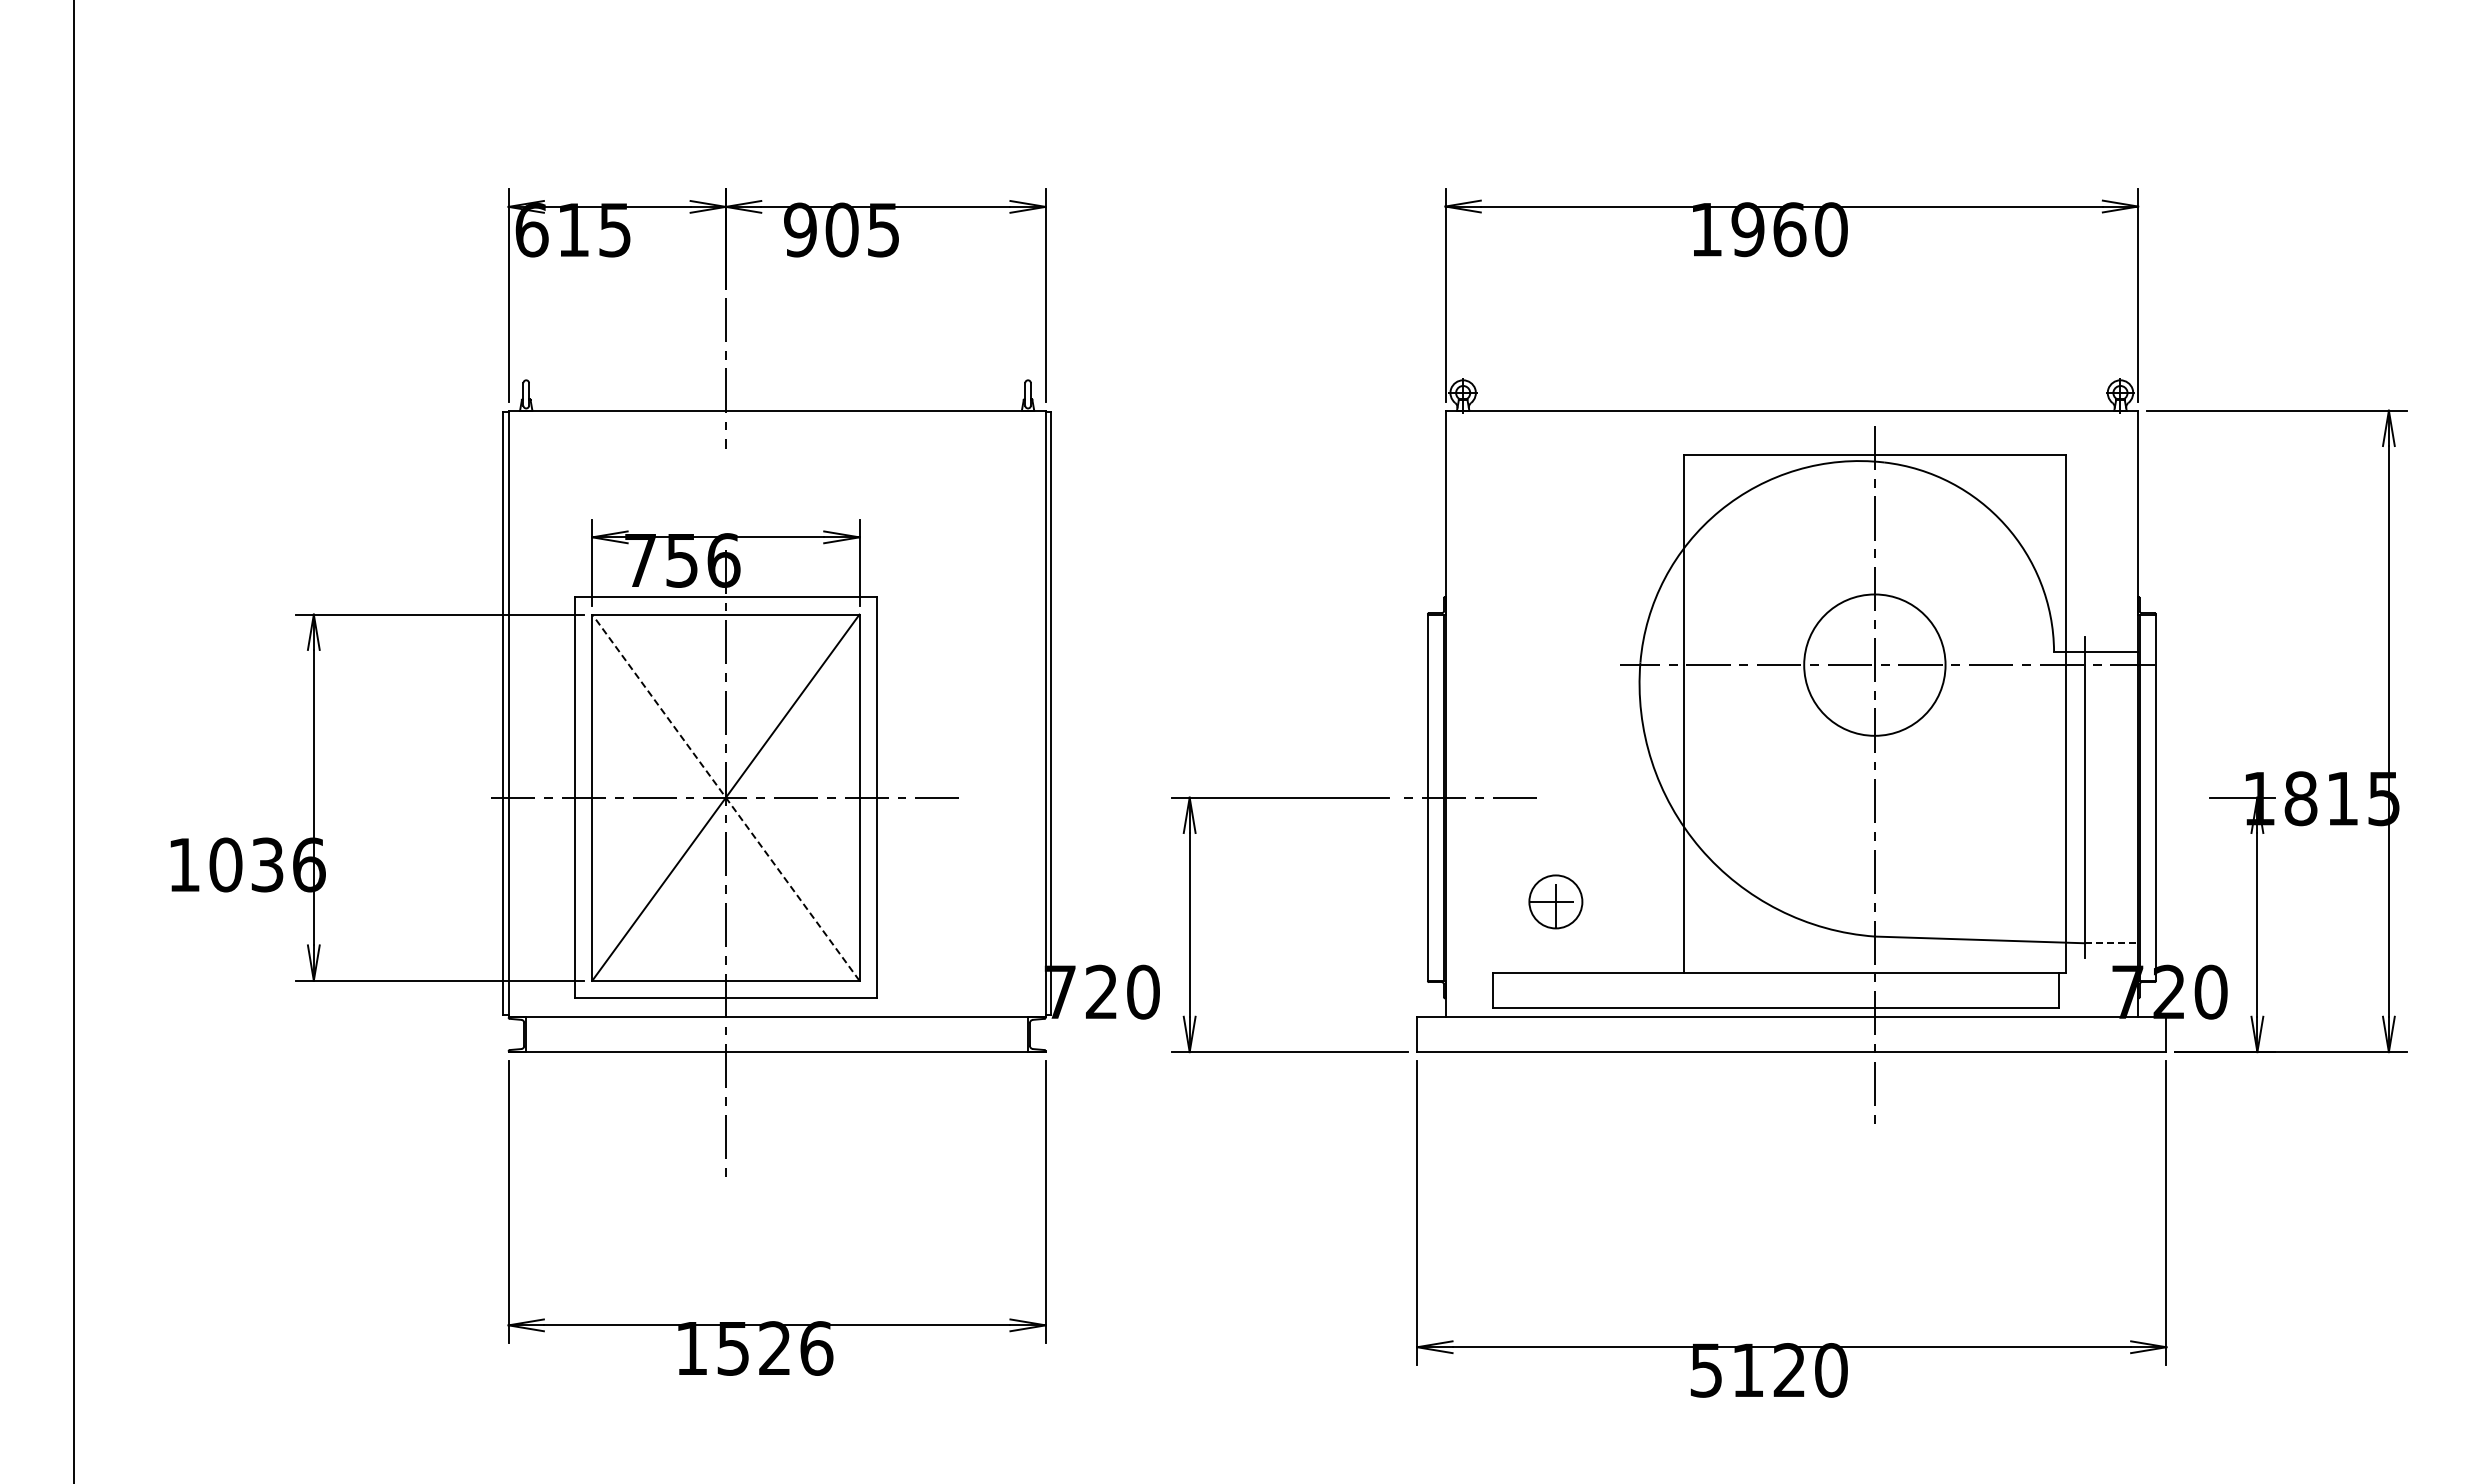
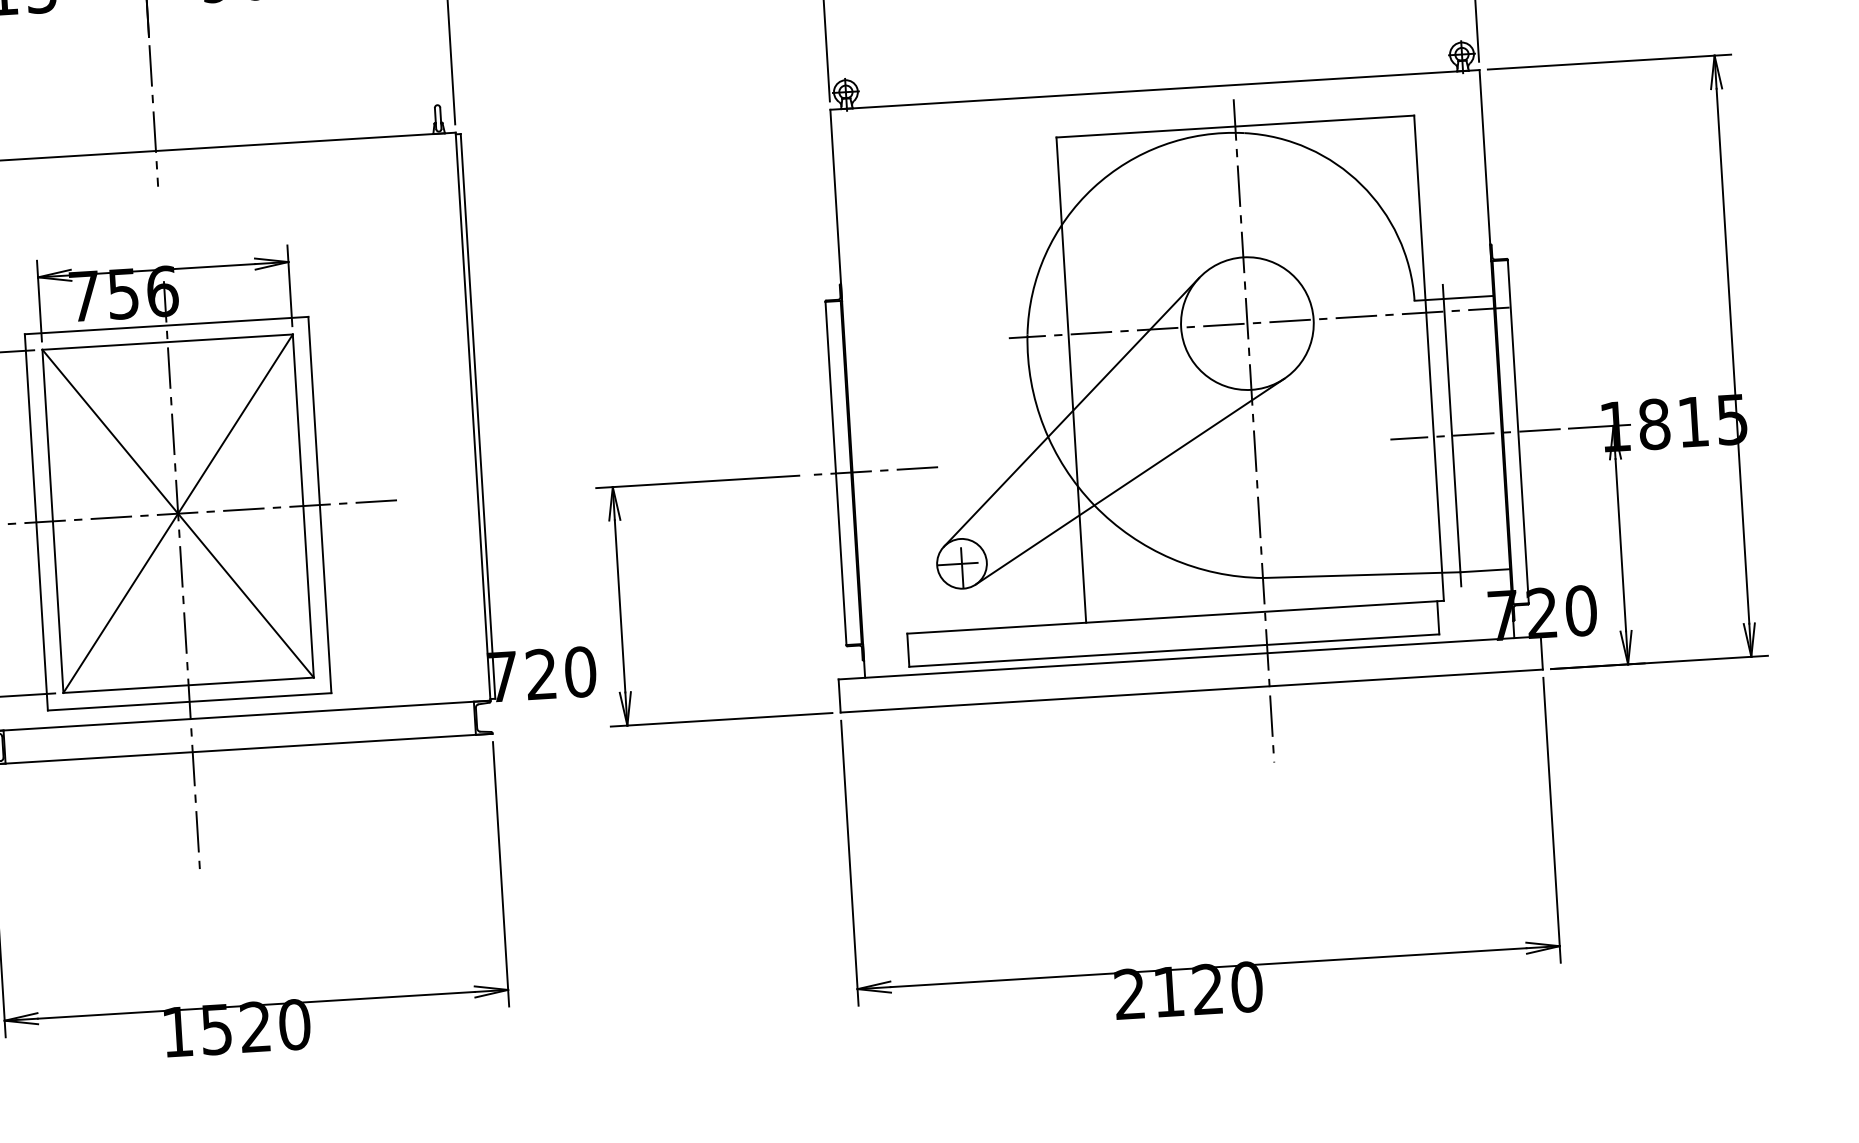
line: (1681, 747) -> (1070, 411), added
line: (725, 797) -> (177, 513), dashed -> solid
line: (2110, 797) -> (1475, 434), added
line: (1739, 825) -> (1129, 481), added
line: (2111, 943) -> (1485, 570), dashed -> solid
text: (816, 1348) -> (294, 1024), 1526 -> 1520
text: (1705, 1370) -> (1129, 994), 5120 -> 2120

